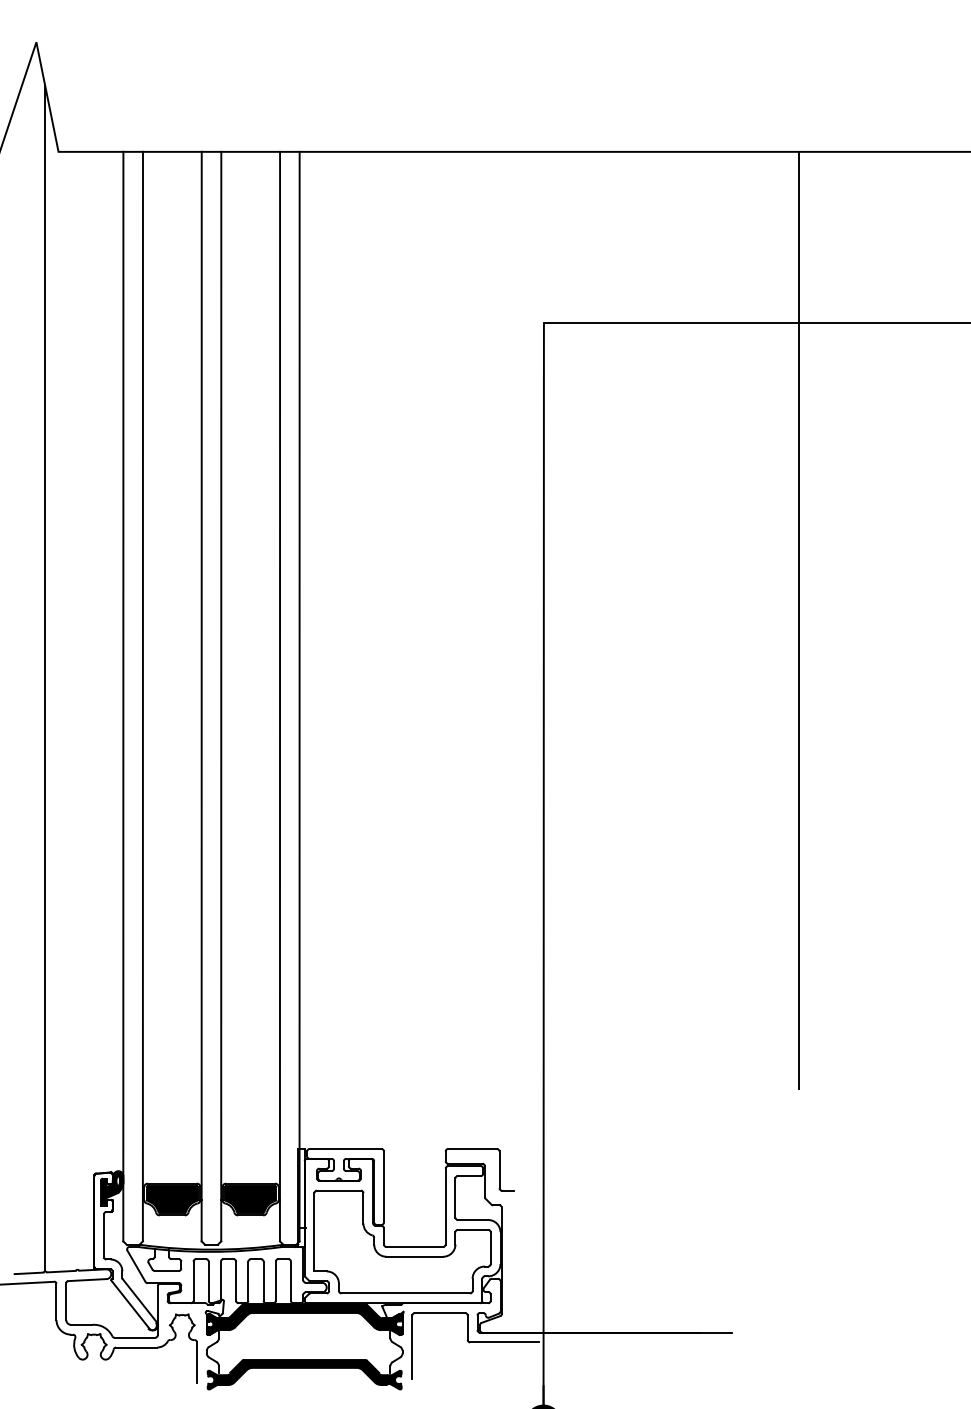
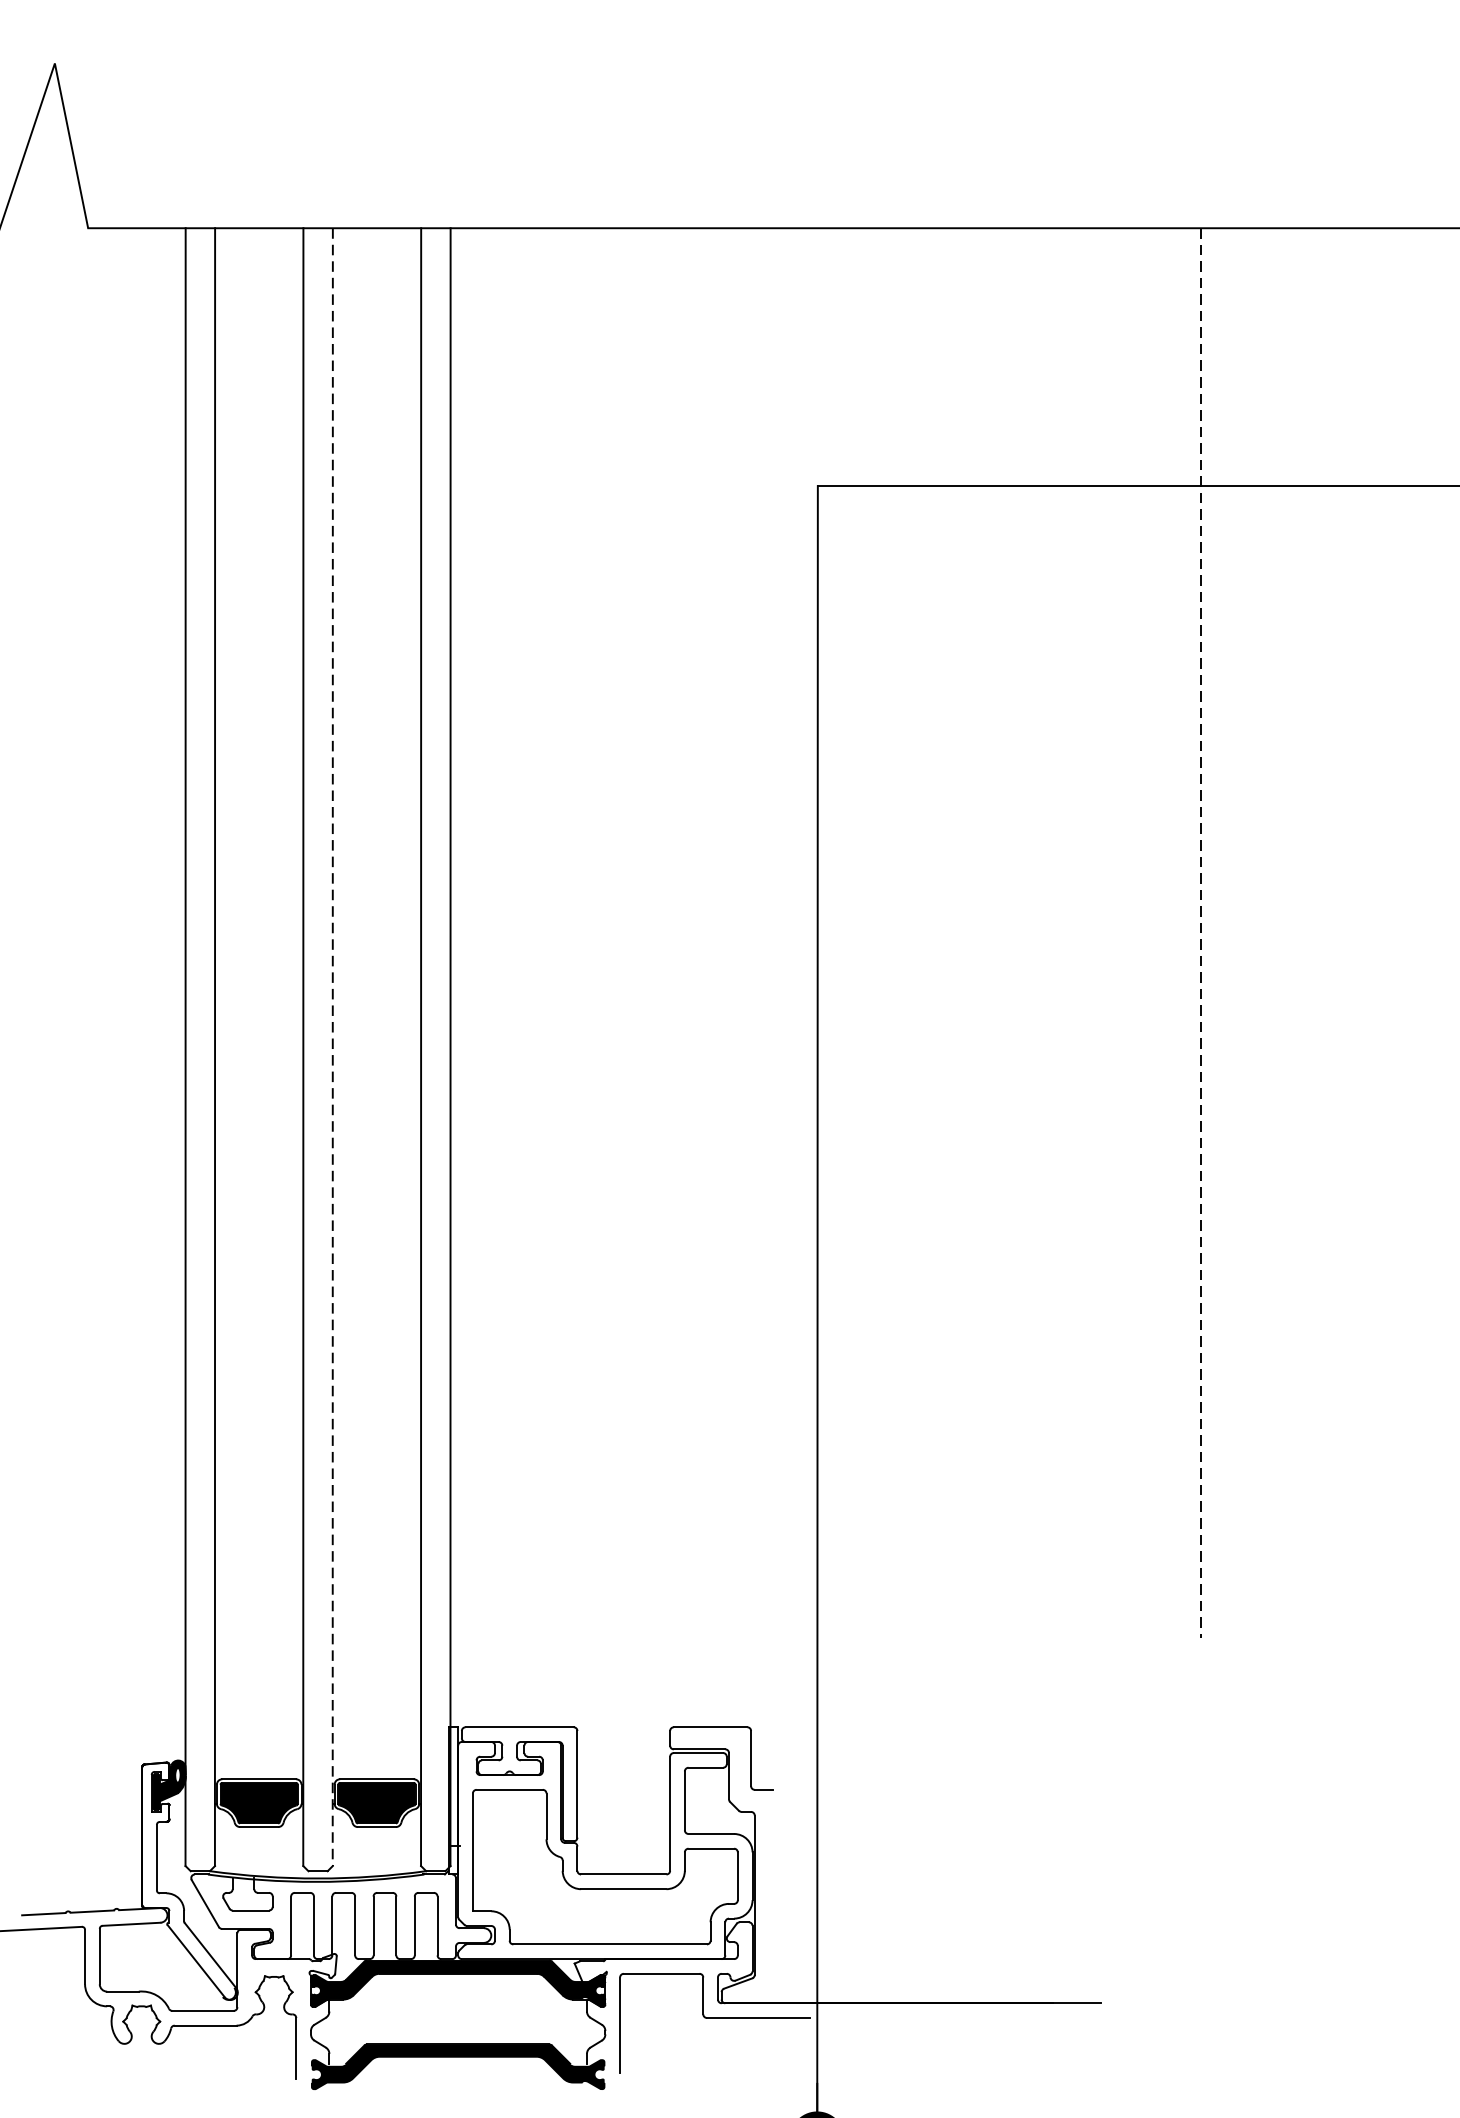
line: (798, 620) -> (1200, 932), solid -> dashed
line: (45, 678) -> (68, 1019), removed
line: (221, 696) -> (333, 1046), solid -> dashed

